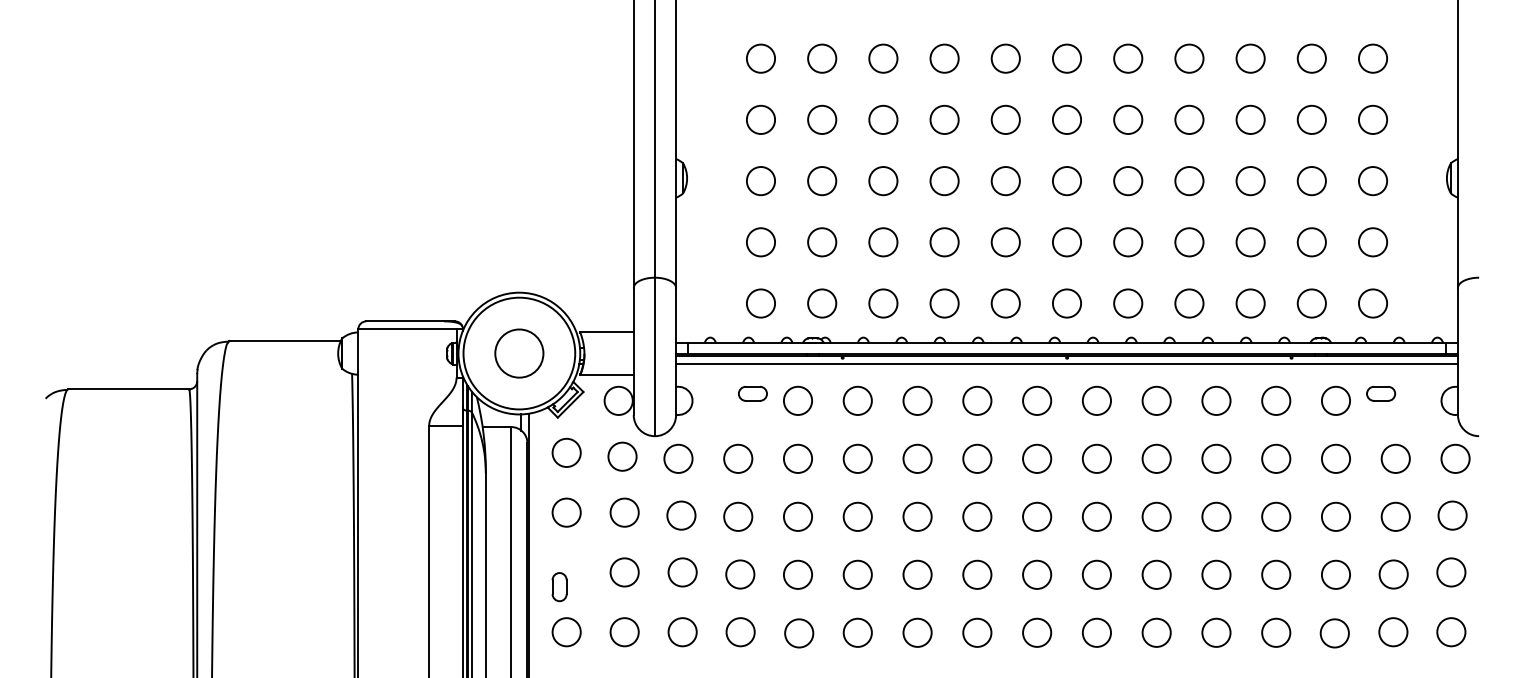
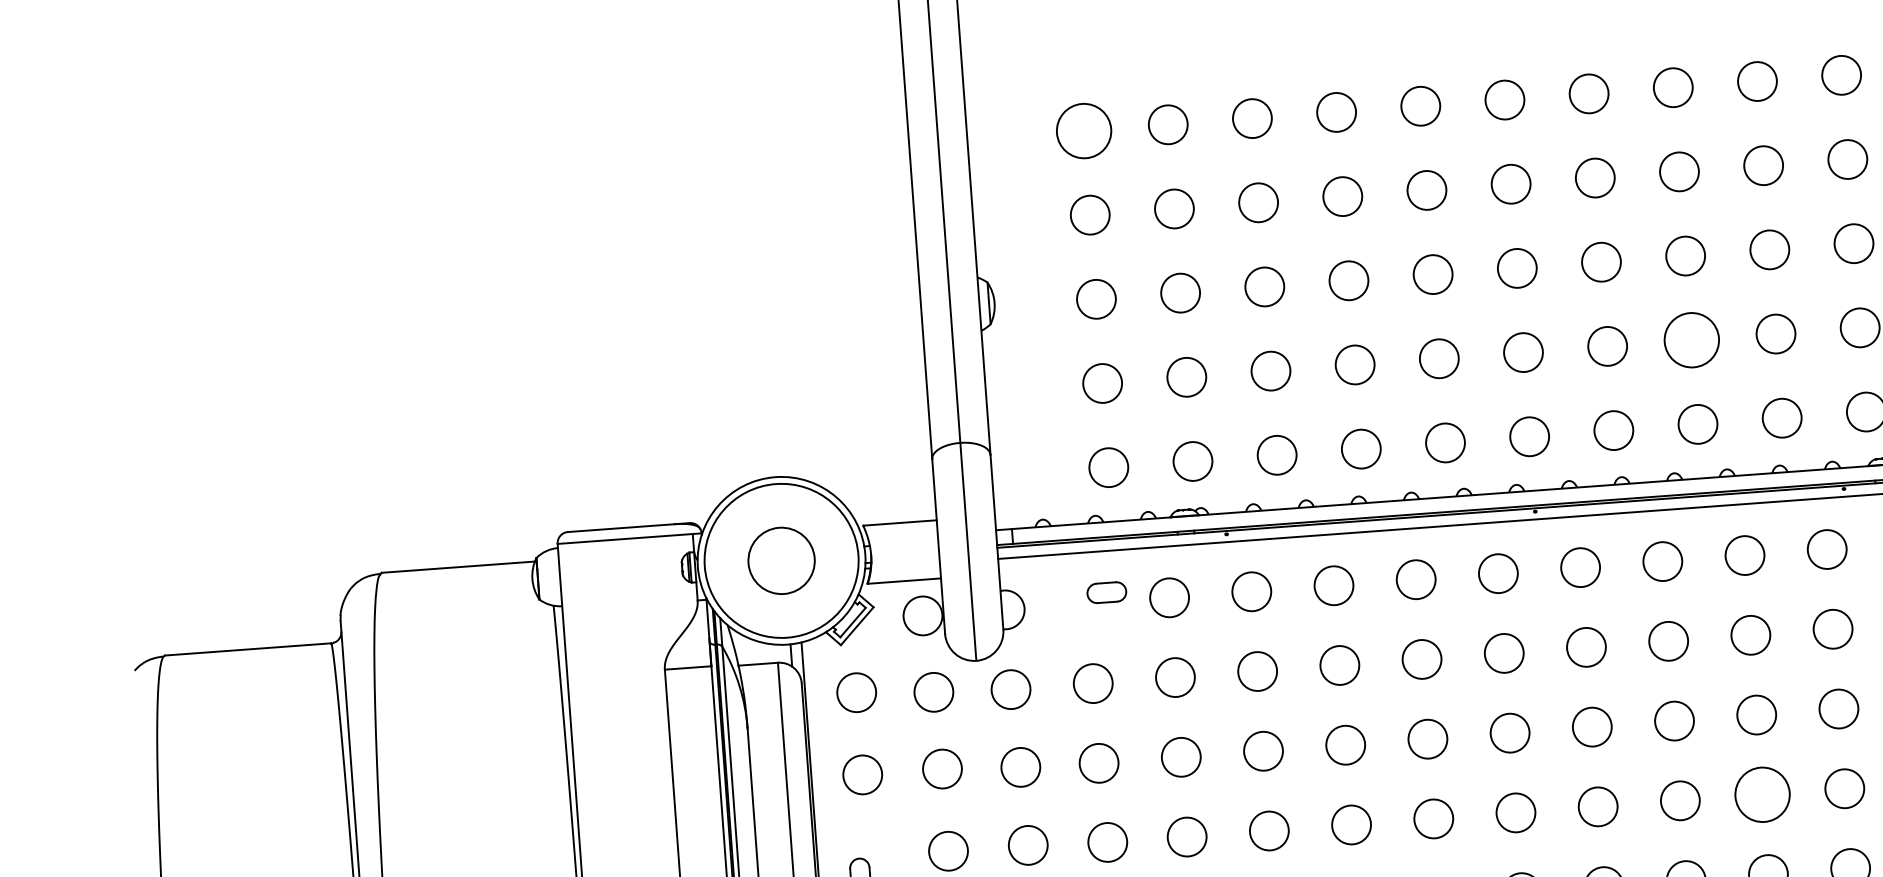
circle: (760, 58) -> (1083, 130), size x1.4
circle: (1189, 242) -> (1691, 340), size x1.4
circle: (1216, 574) -> (1762, 794), size x1.4

